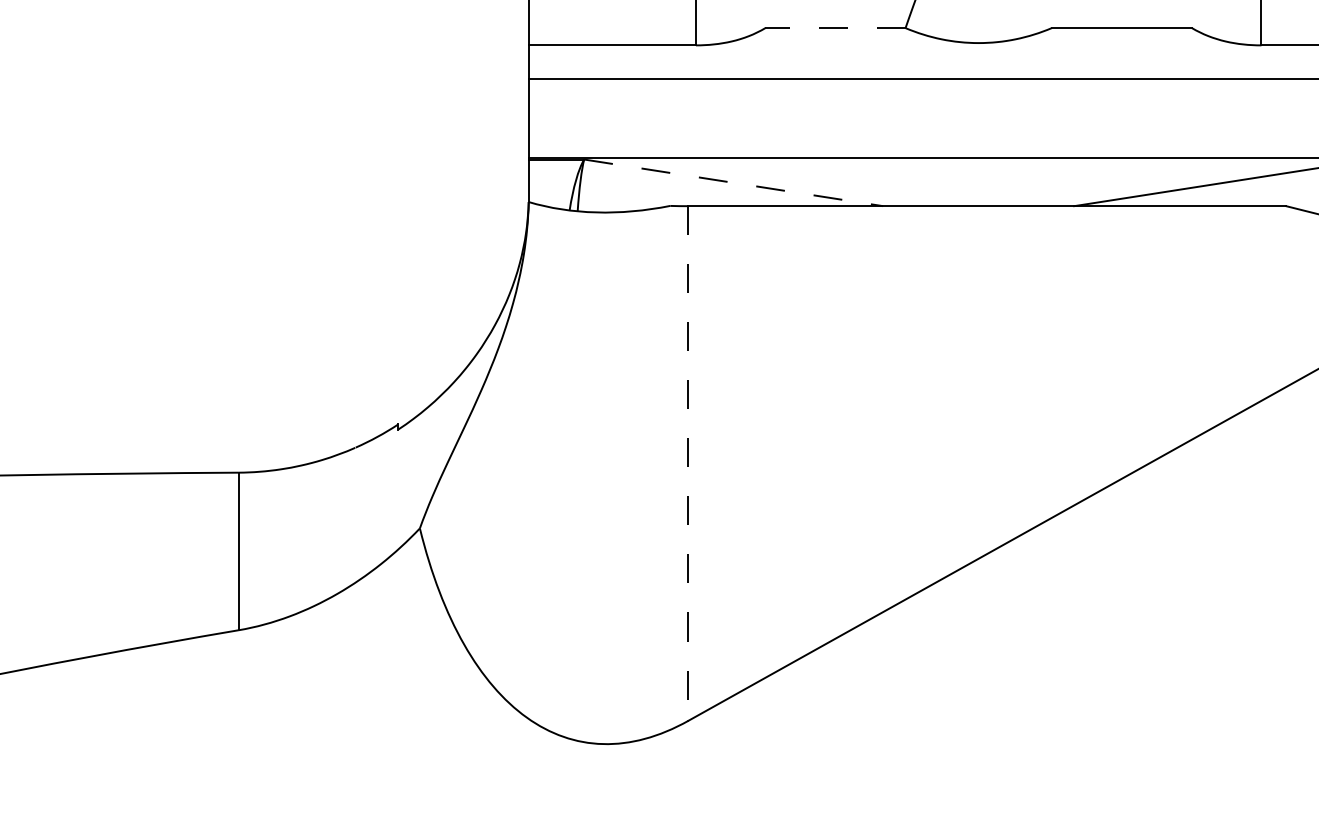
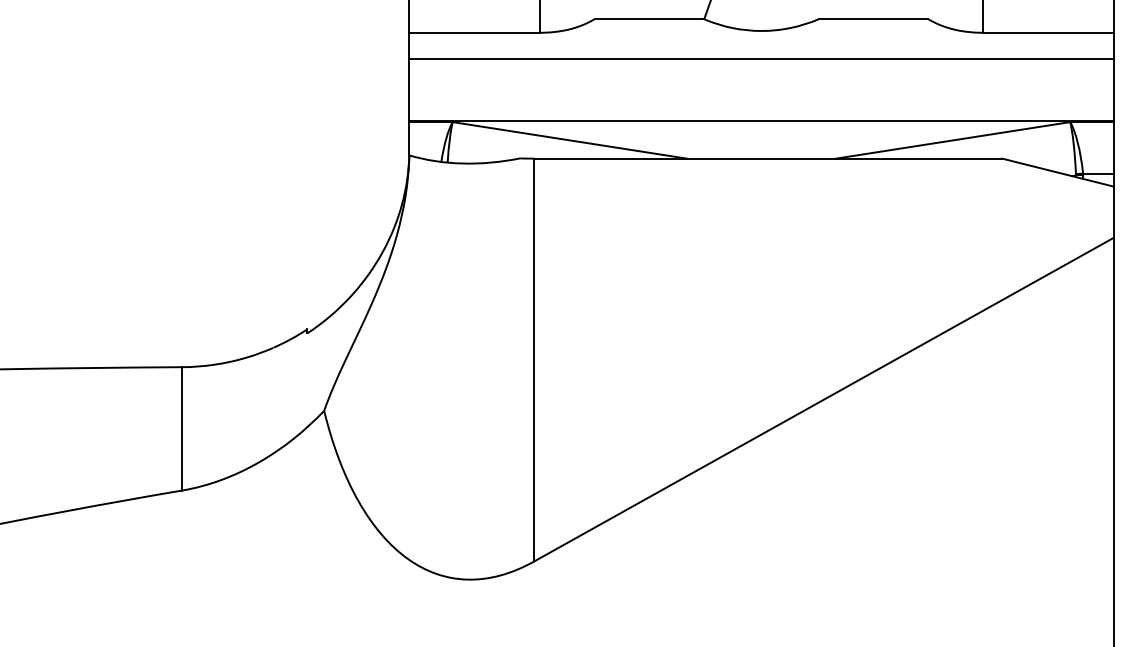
line: (835, 28) -> (649, 19), dashed -> solid
line: (734, 183) -> (570, 140), dashed -> solid
line: (688, 464) -> (534, 360), dashed -> solid

